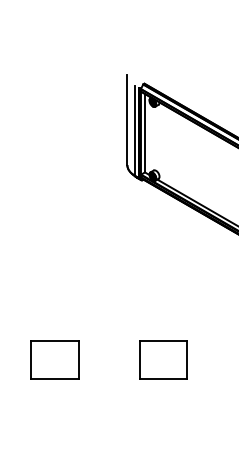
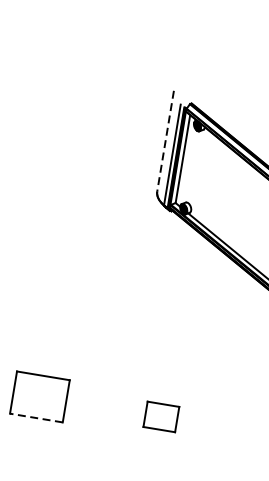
line: (127, 120) -> (165, 141), solid -> dashed
part: (163, 359) -> (161, 416), size x0.6
line: (55, 379) -> (36, 418), solid -> dashed

